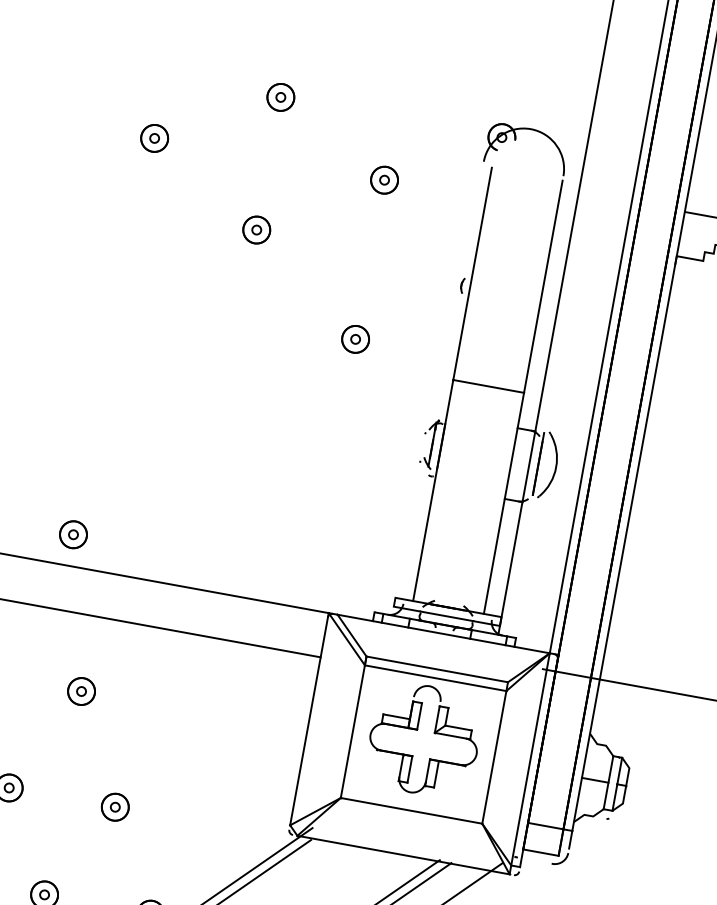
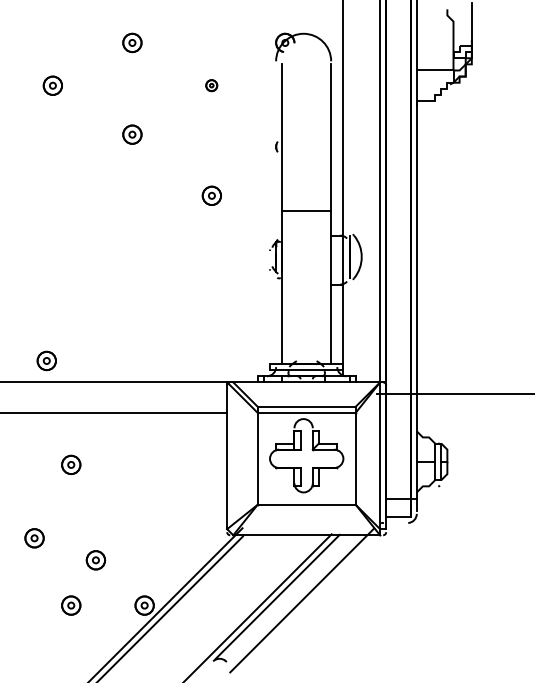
part: (384, 179) -> (211, 85), size x0.6
part: (114, 807) -> (95, 560), moved

